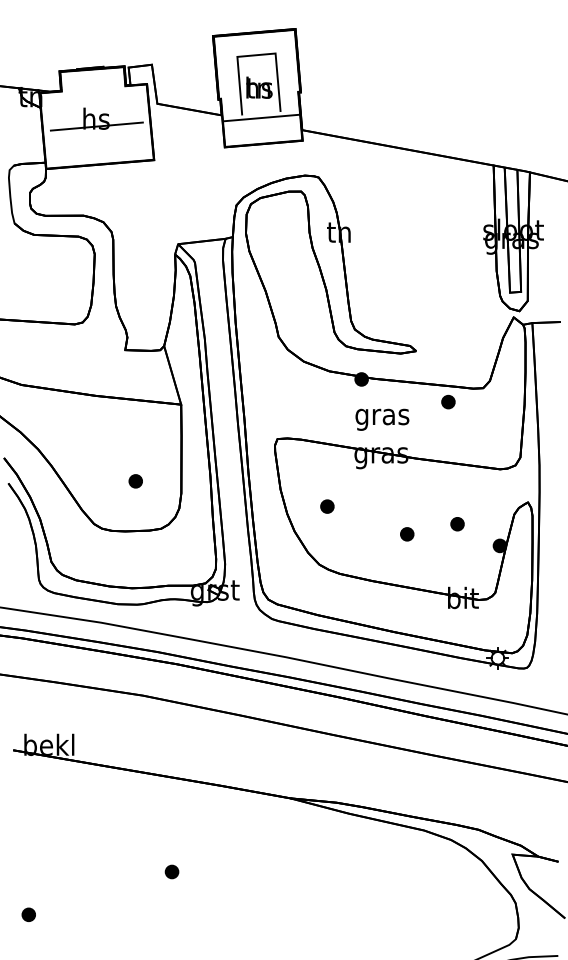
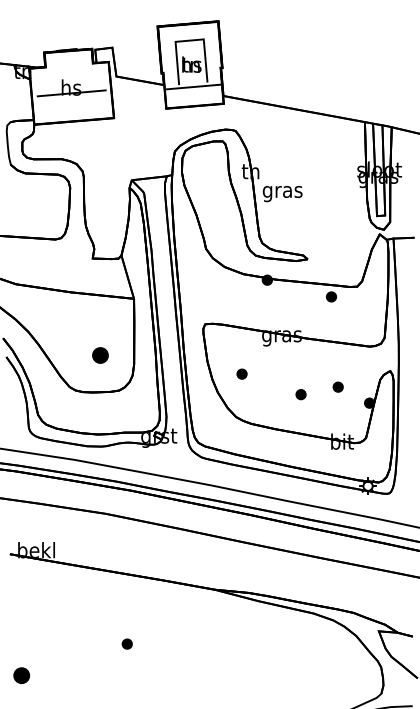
text: (382, 420) -> (282, 194), moved
part: (135, 481) -> (100, 355), size x1.6
part: (27, 914) -> (20, 675), size x1.6

